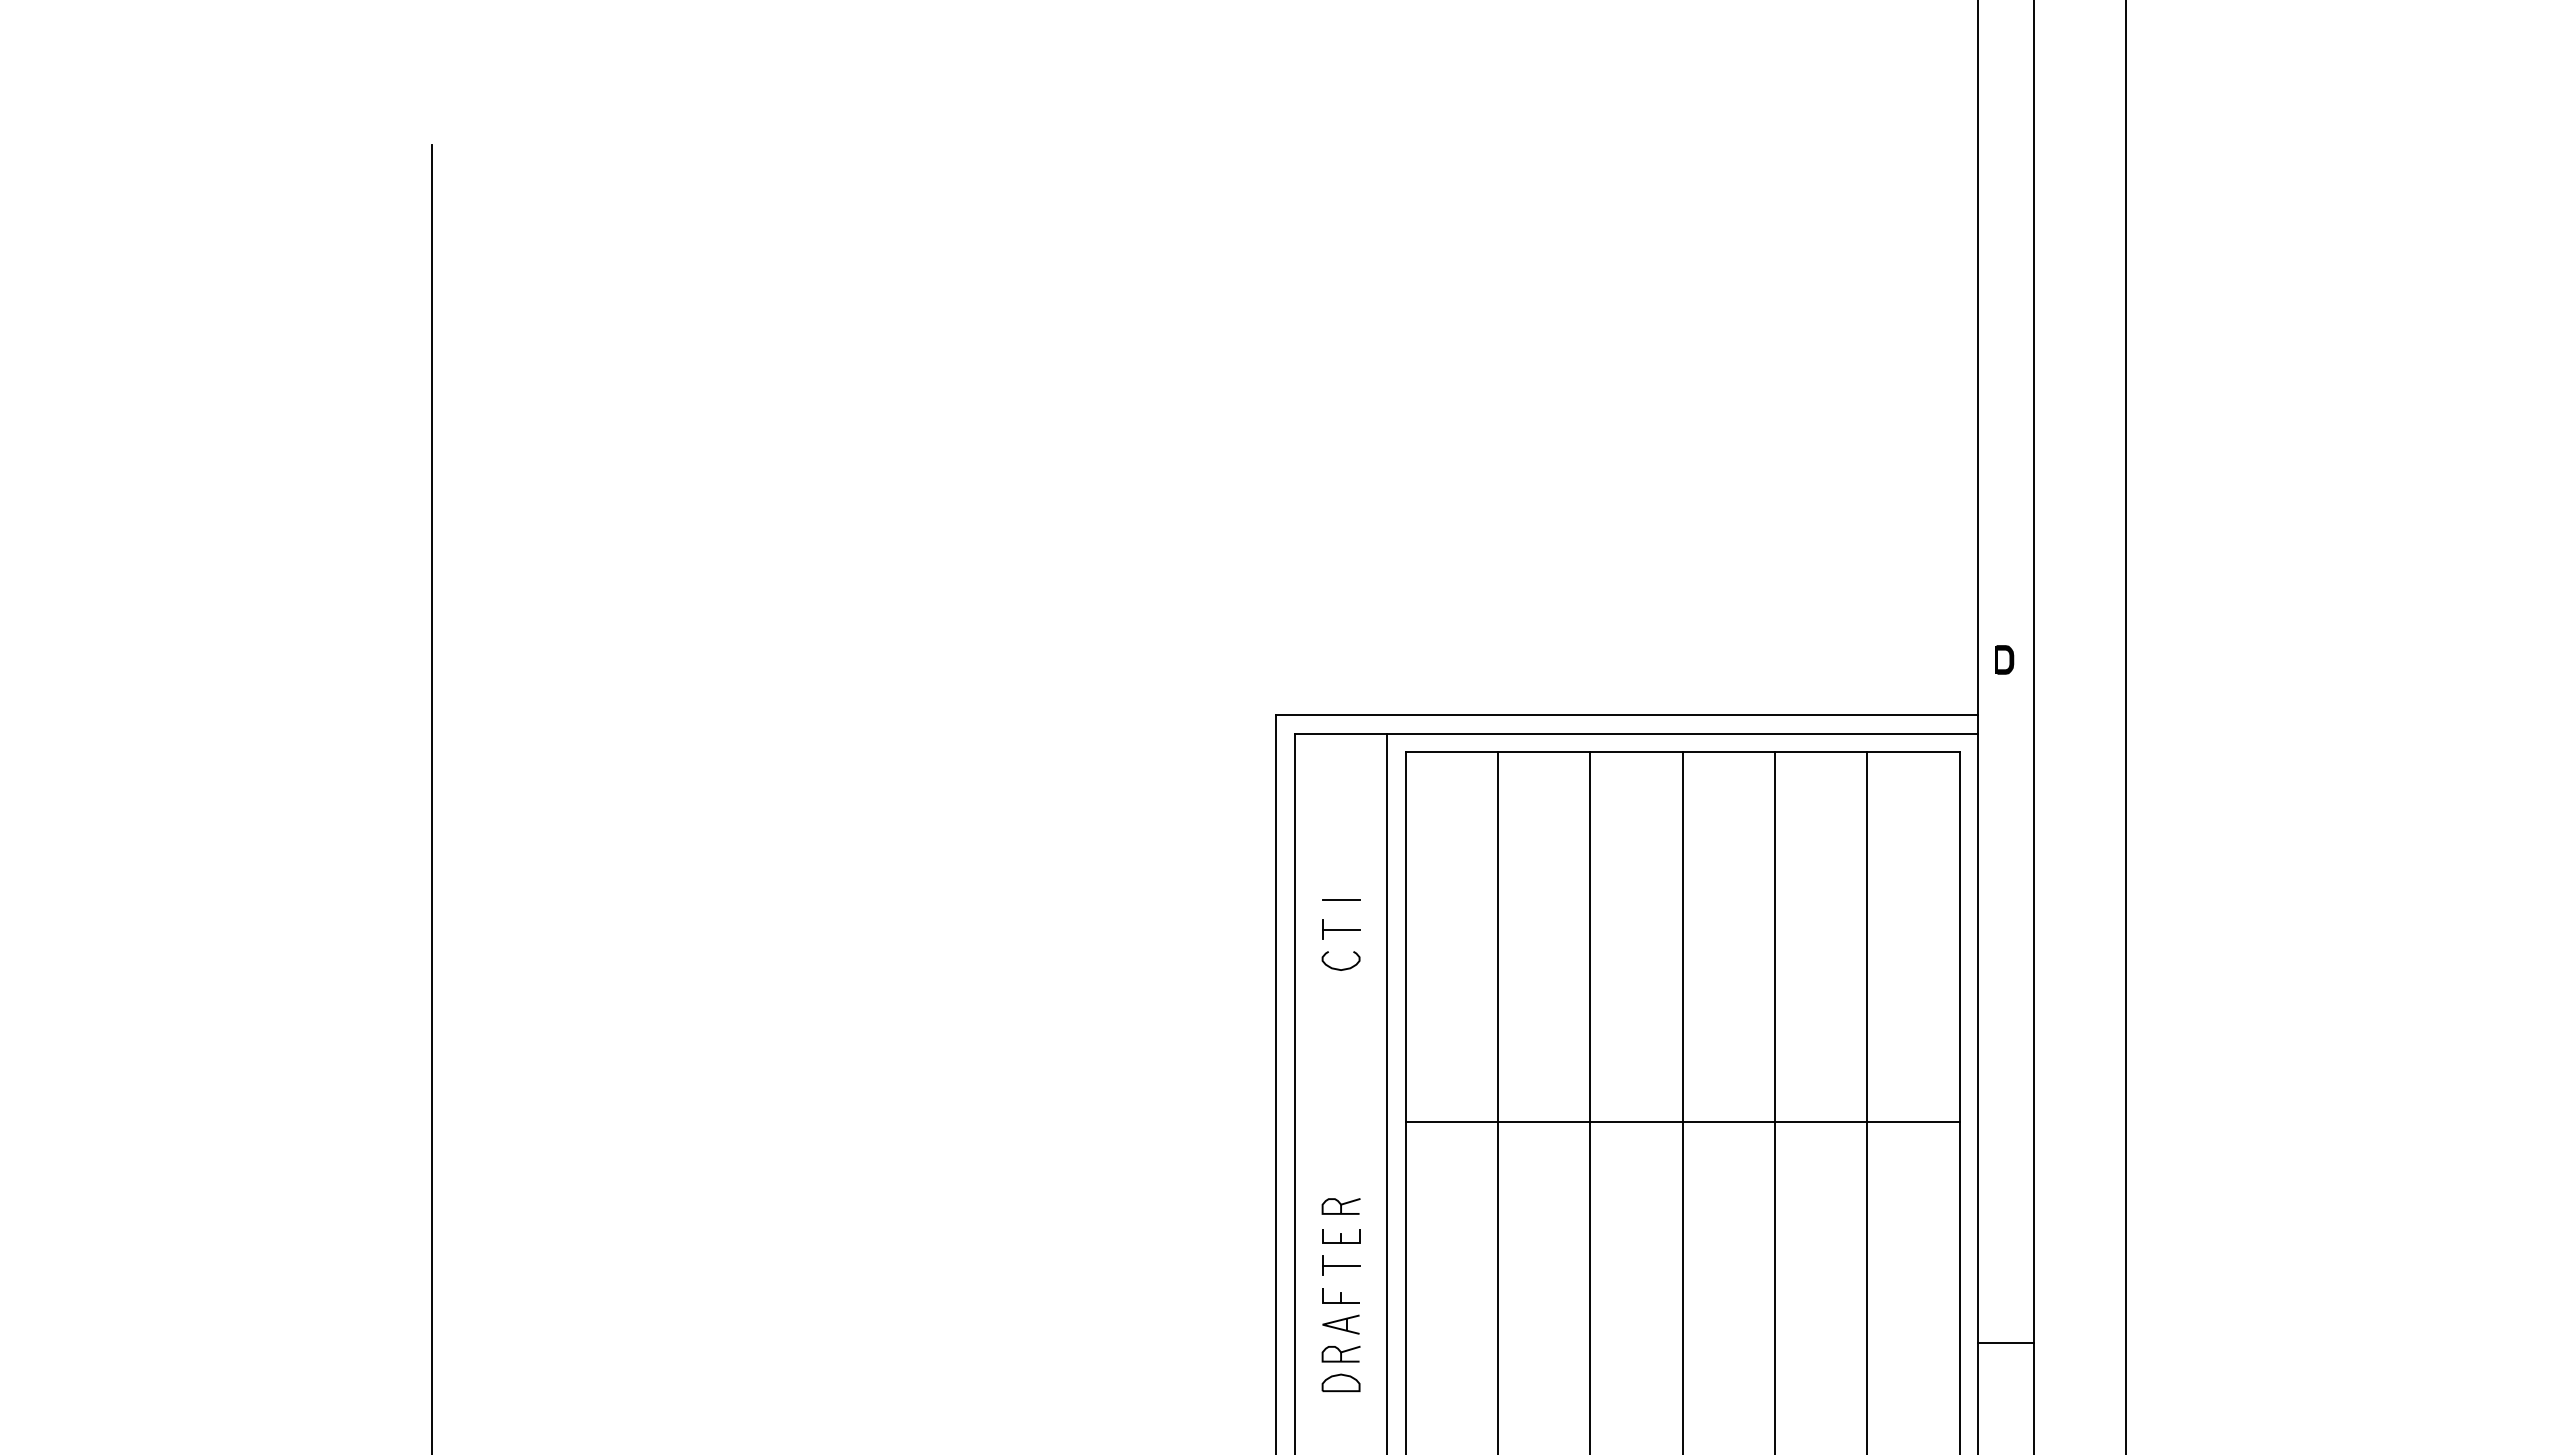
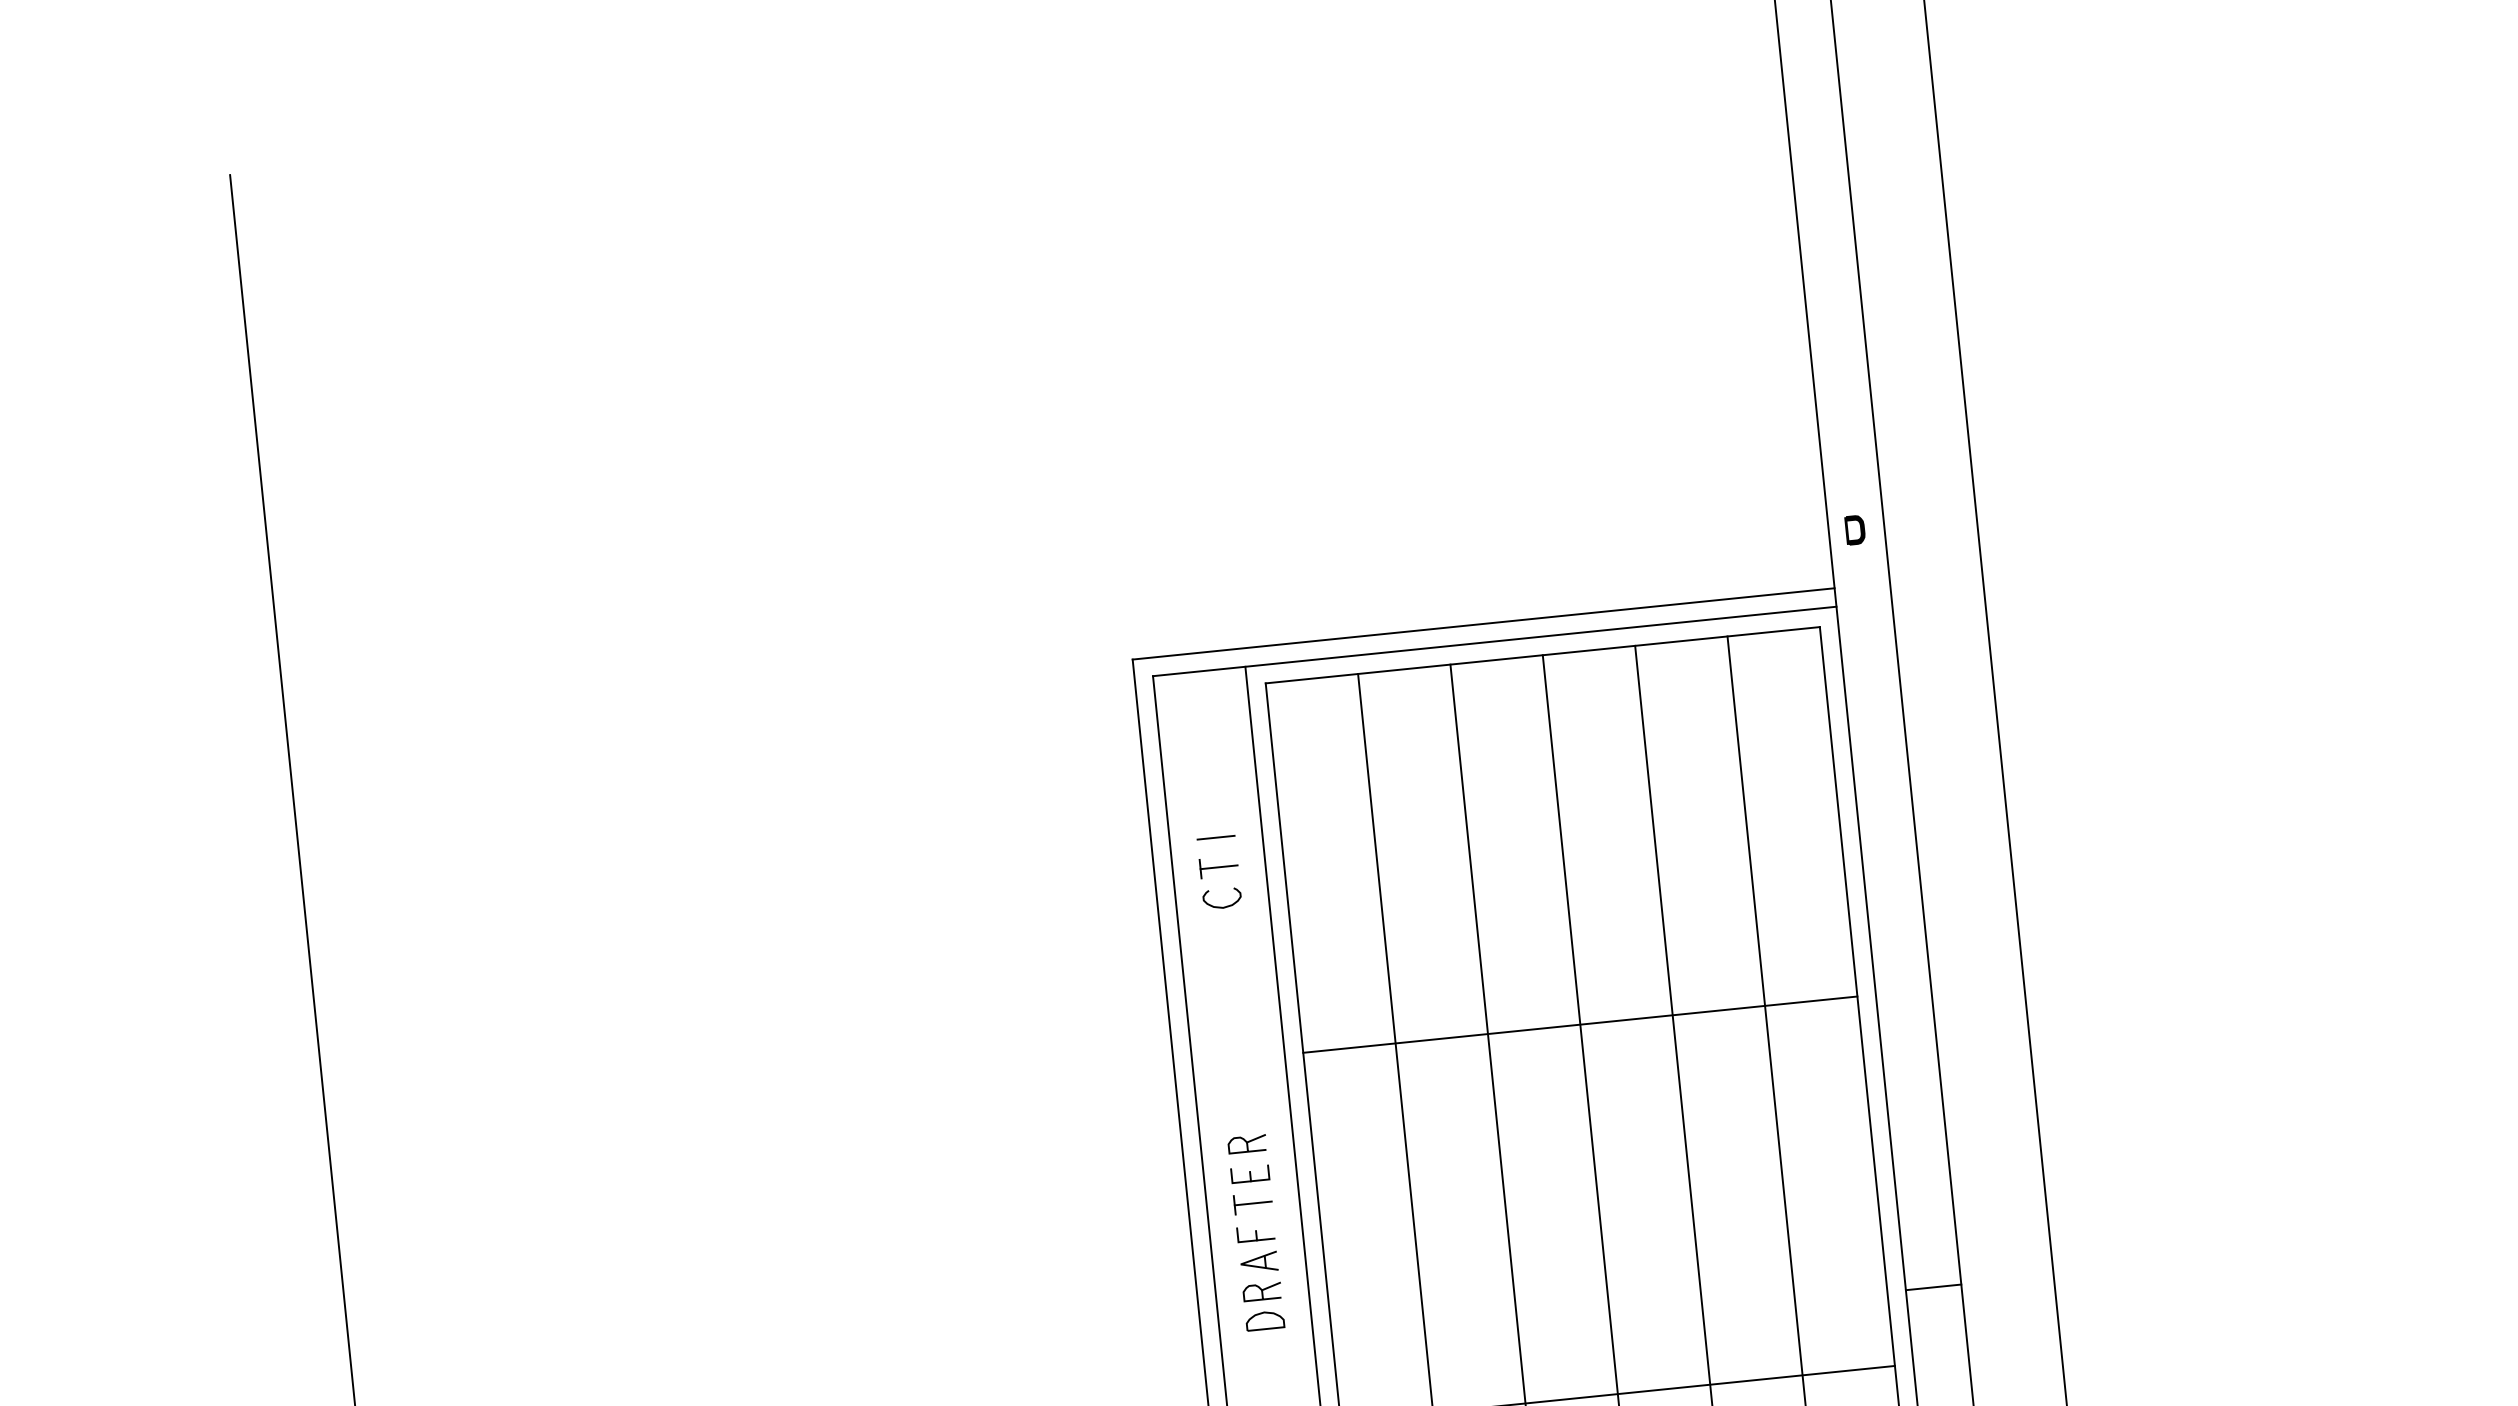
line: (2005, 1343) -> (1933, 1287), moved

